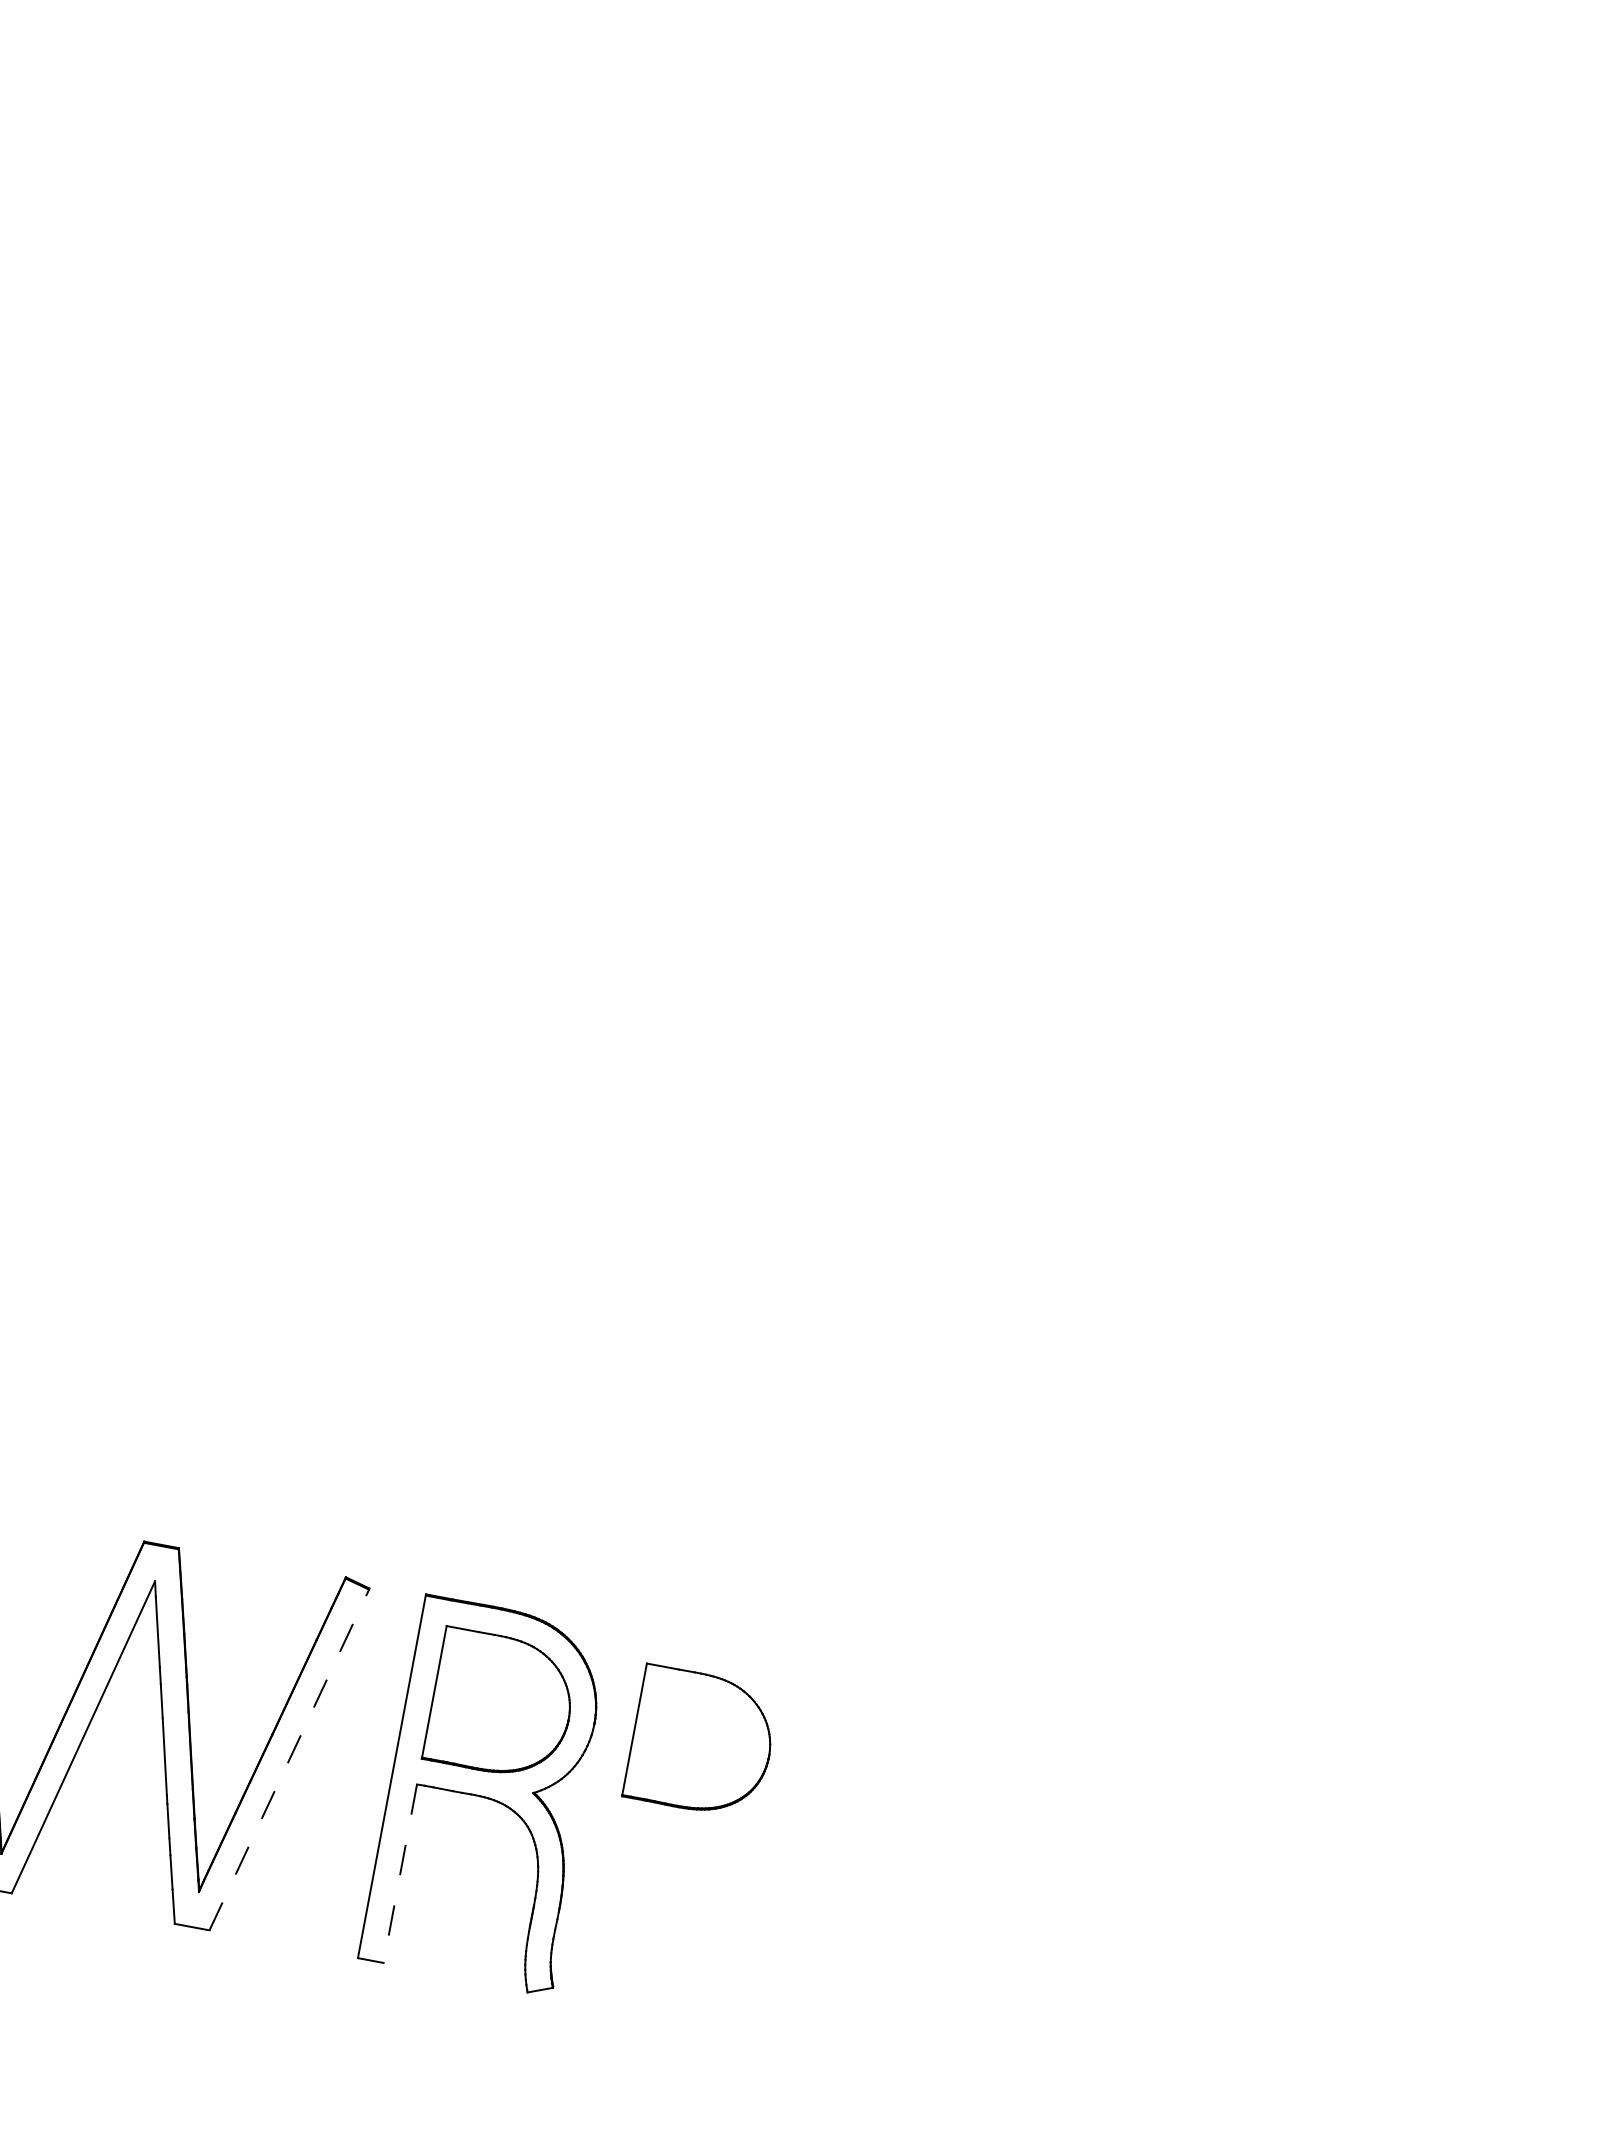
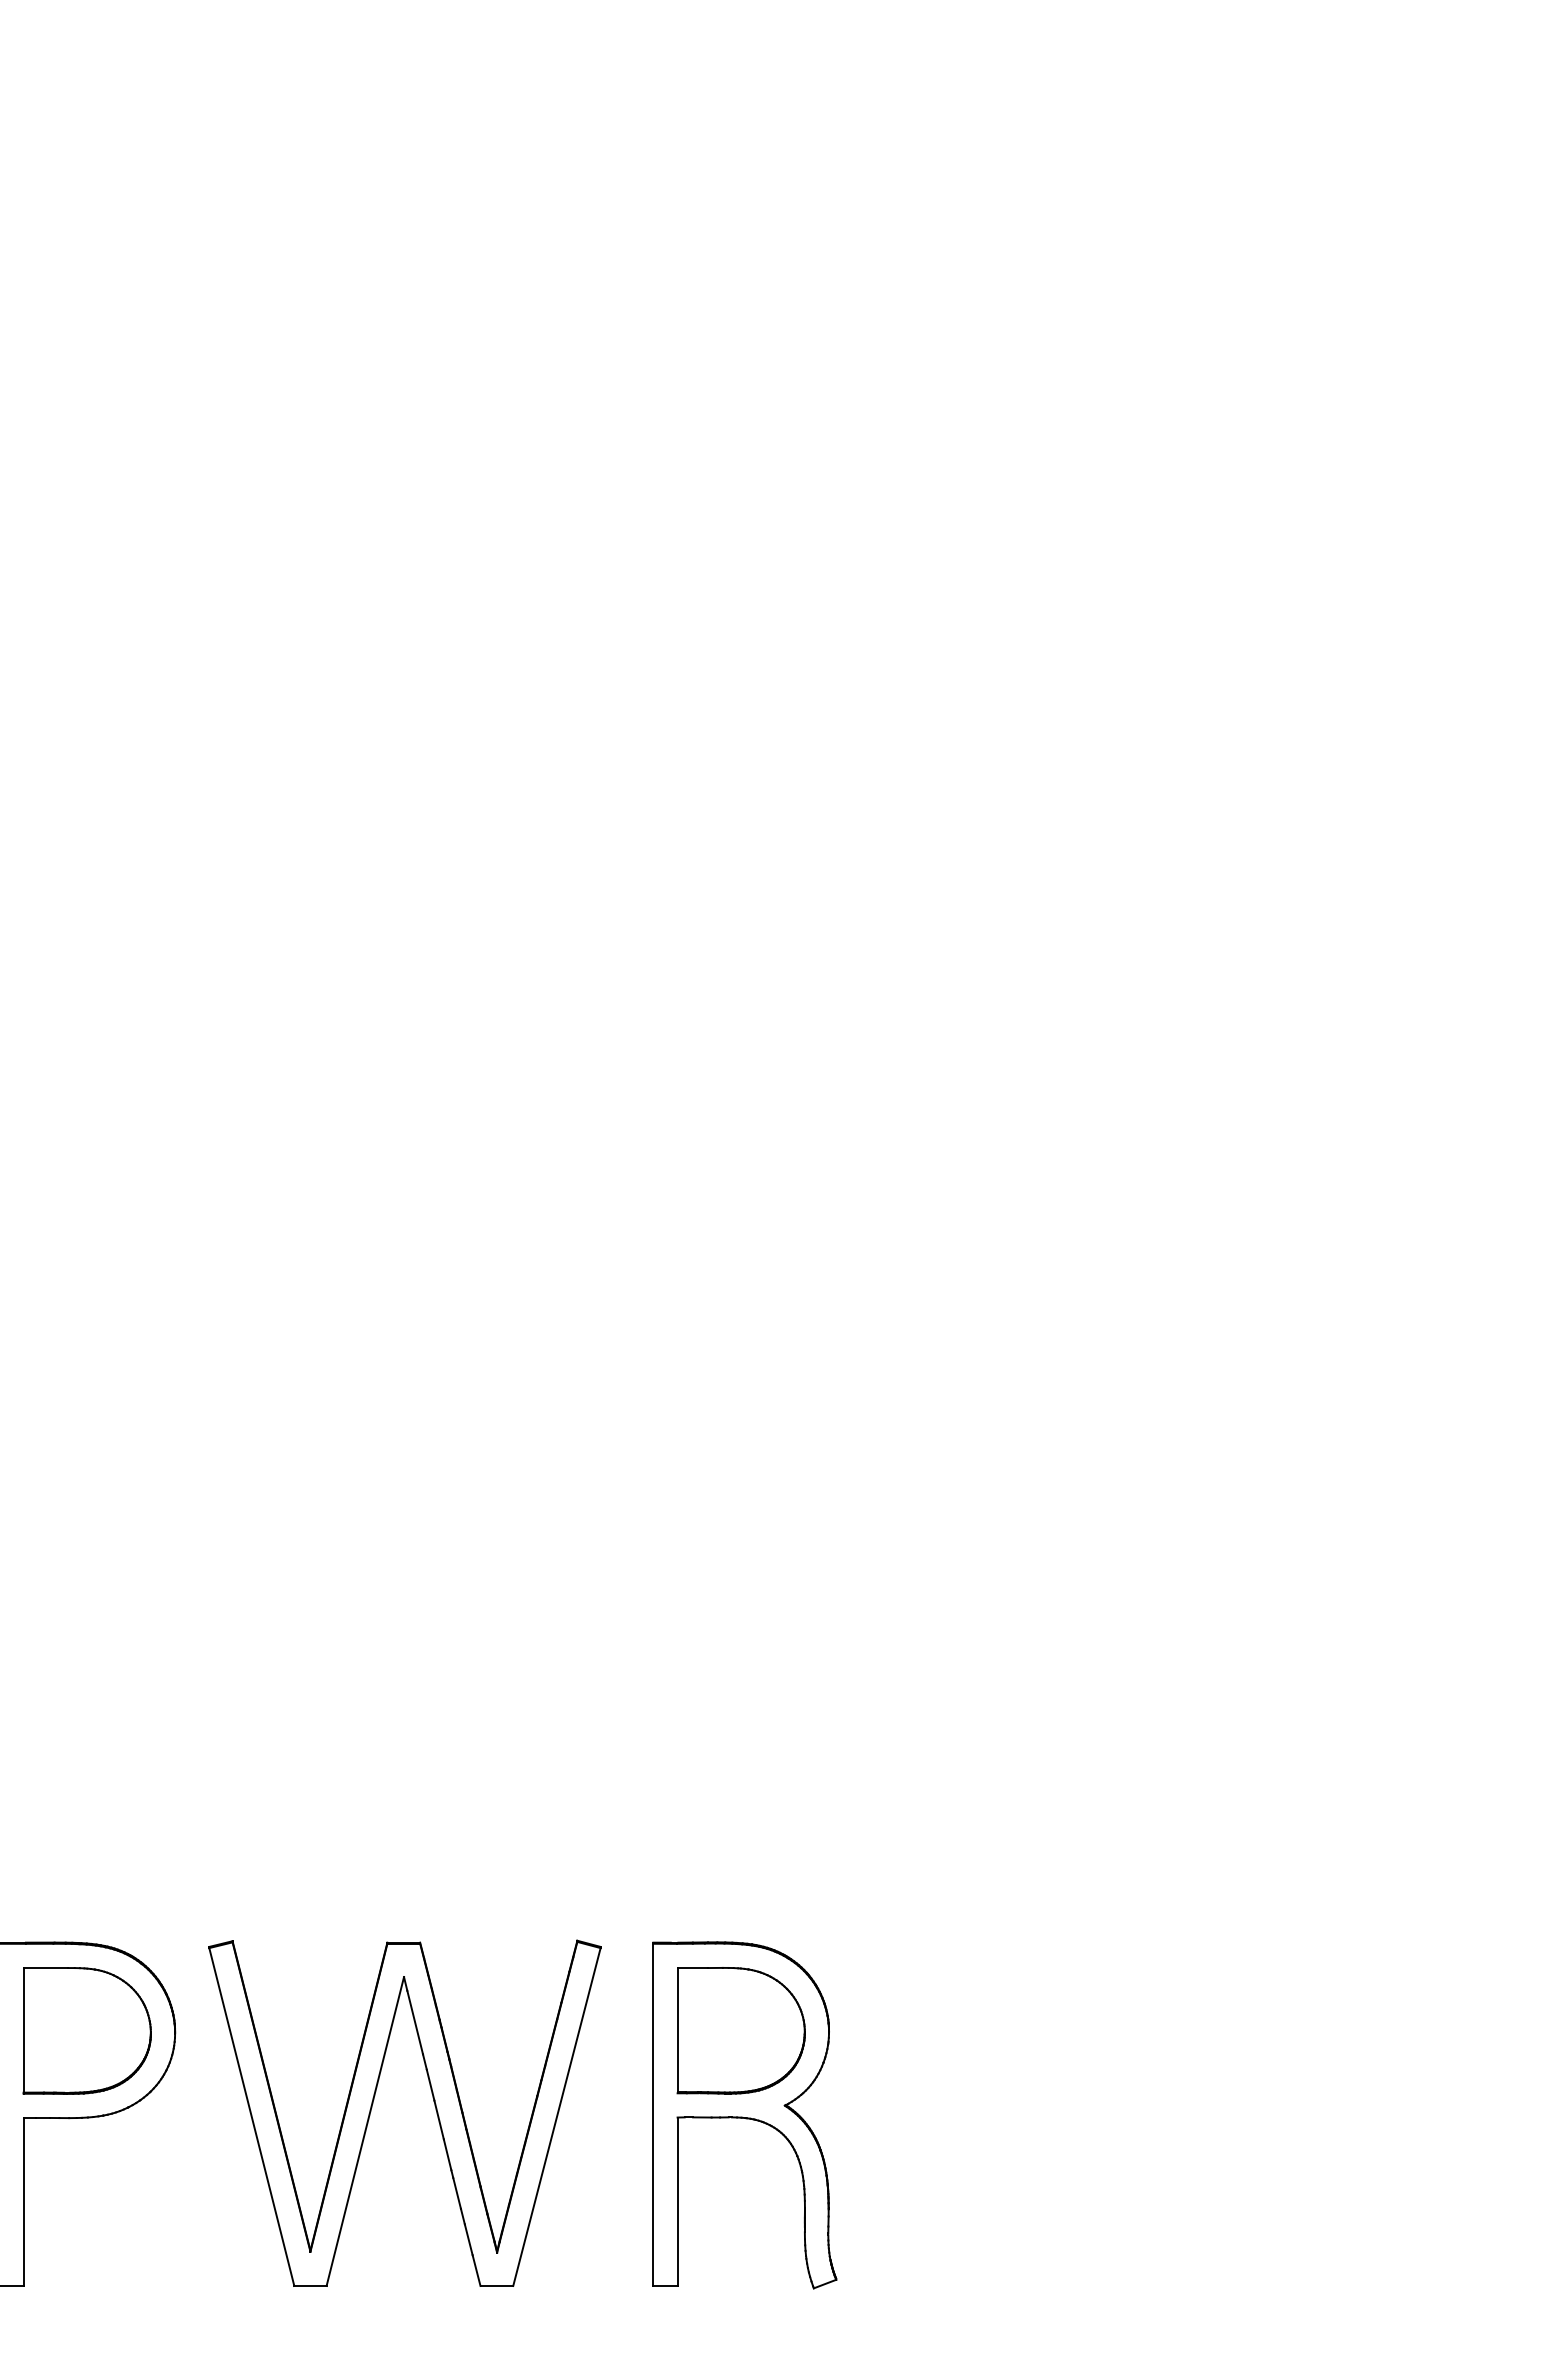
part: (701, 1742) -> (929, 2030), removed
line: (288, 1760) -> (556, 2117), dashed -> solid
line: (400, 1874) -> (677, 2202), dashed -> solid

